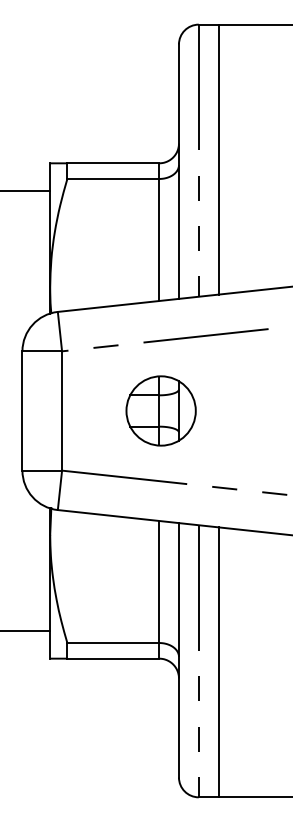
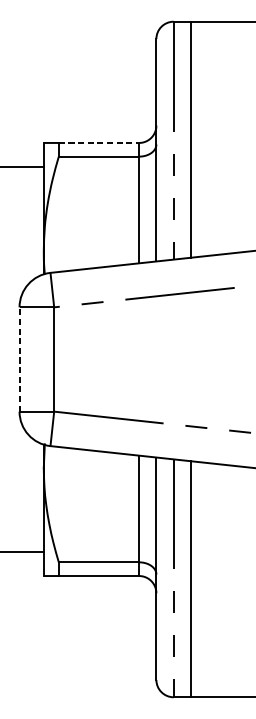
line: (113, 163) -> (99, 143), solid -> dashed
part: (160, 410) -> (140, 359), removed
line: (22, 411) -> (19, 359), solid -> dashed

